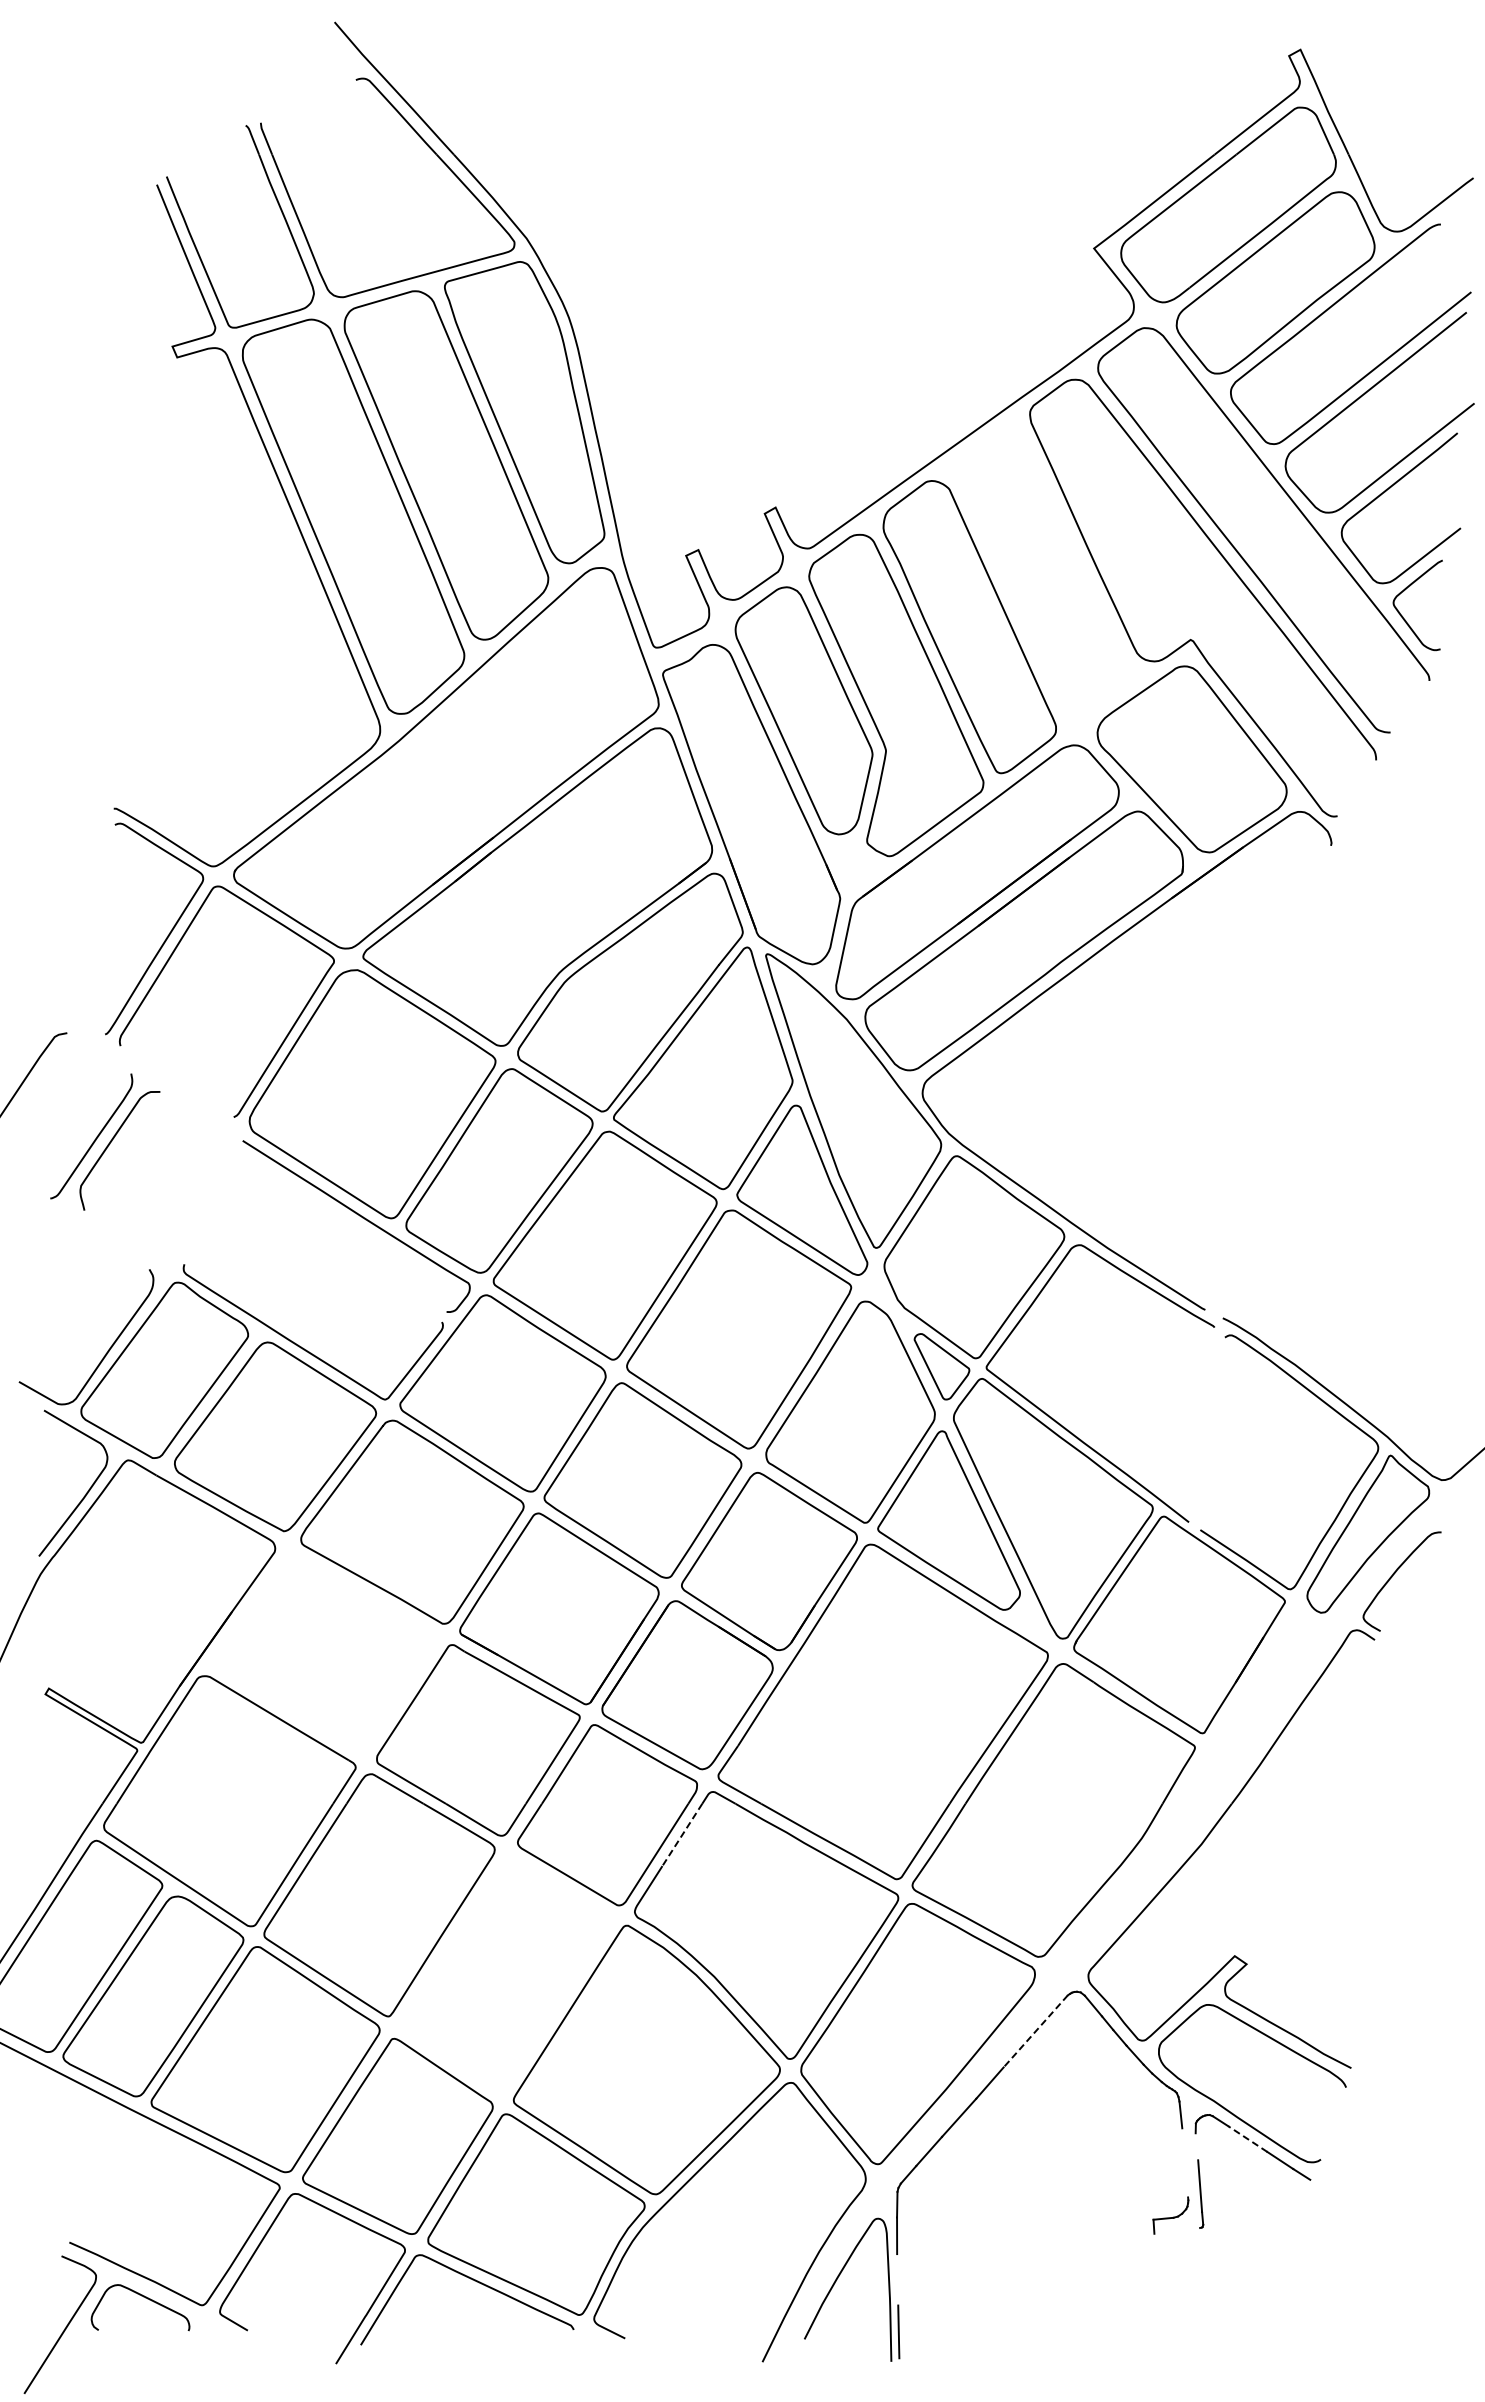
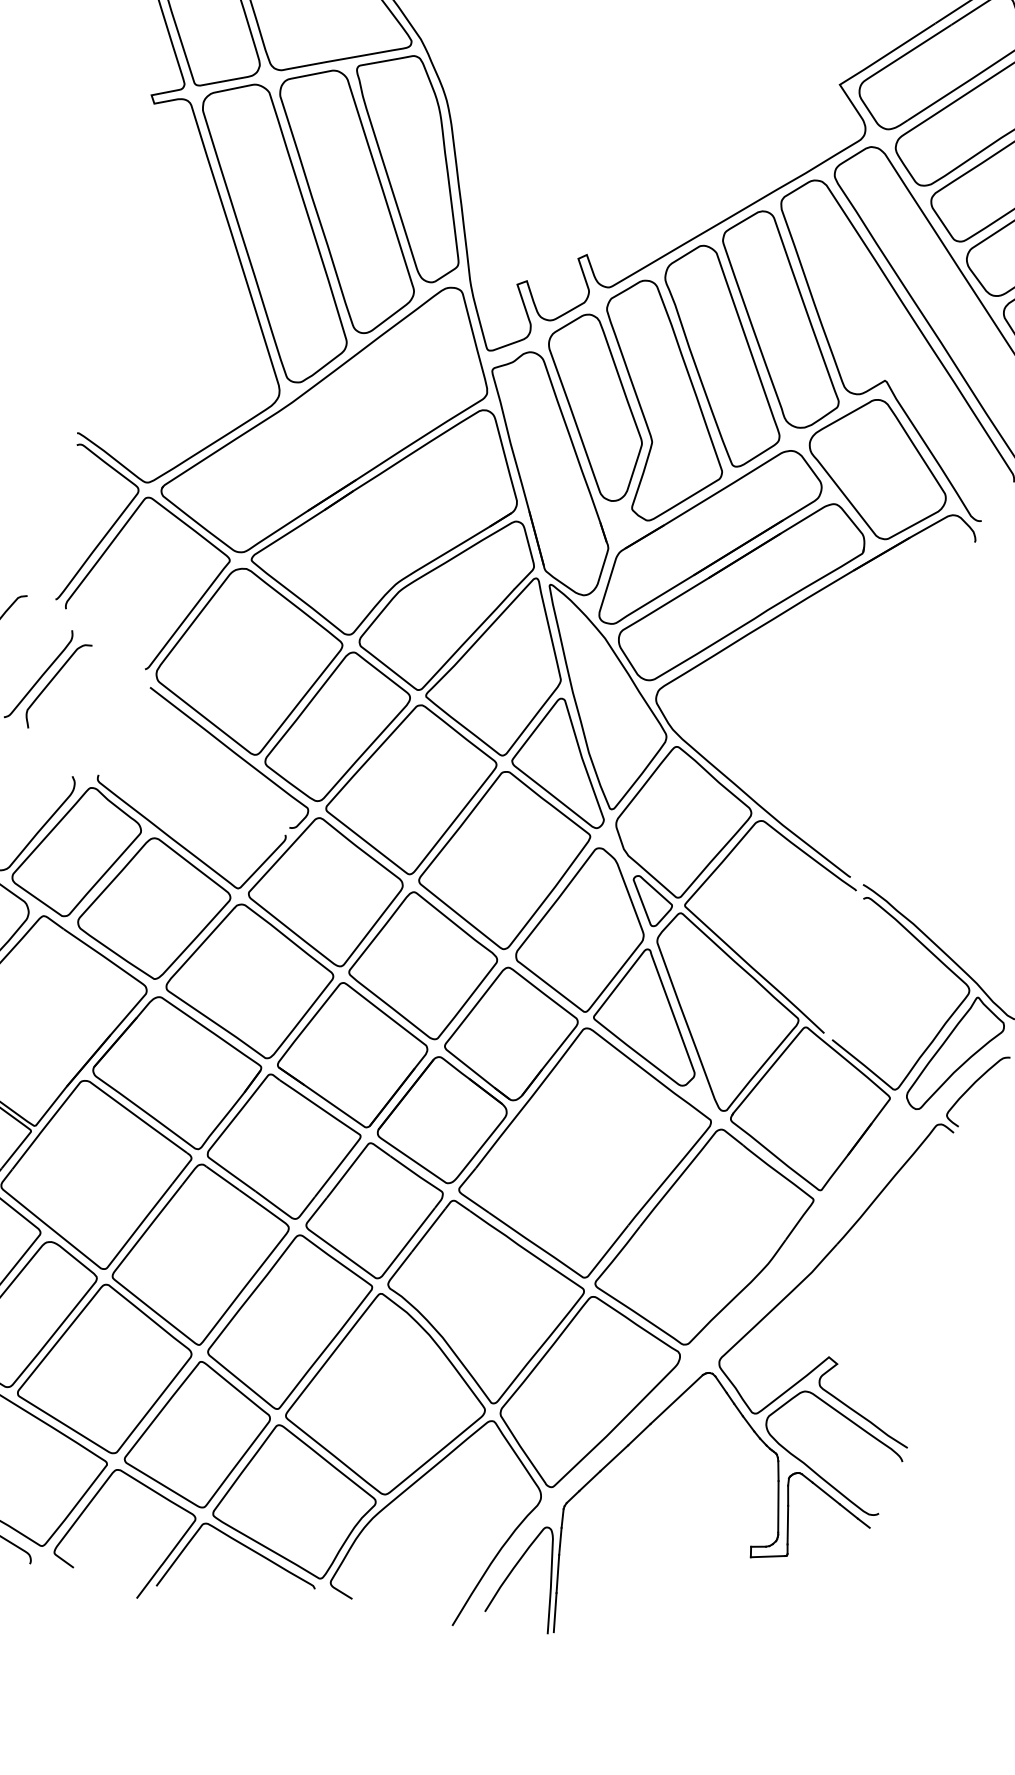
part: (1043, 570) -> (780, 319), added
part: (325, 1654) -> (176, 1072), added
line: (682, 1834) -> (428, 1230), dashed -> solid
part: (507, 1974) -> (289, 1321), added
line: (1035, 2031) -> (676, 1399), dashed -> solid
line: (1247, 2138) -> (826, 1493), dashed -> solid
line: (1196, 2146) -> (787, 1495), added
line: (1185, 2162) -> (778, 1506), added
line: (1177, 2230) -> (768, 1556), added
line: (897, 2279) -> (557, 1573), added

